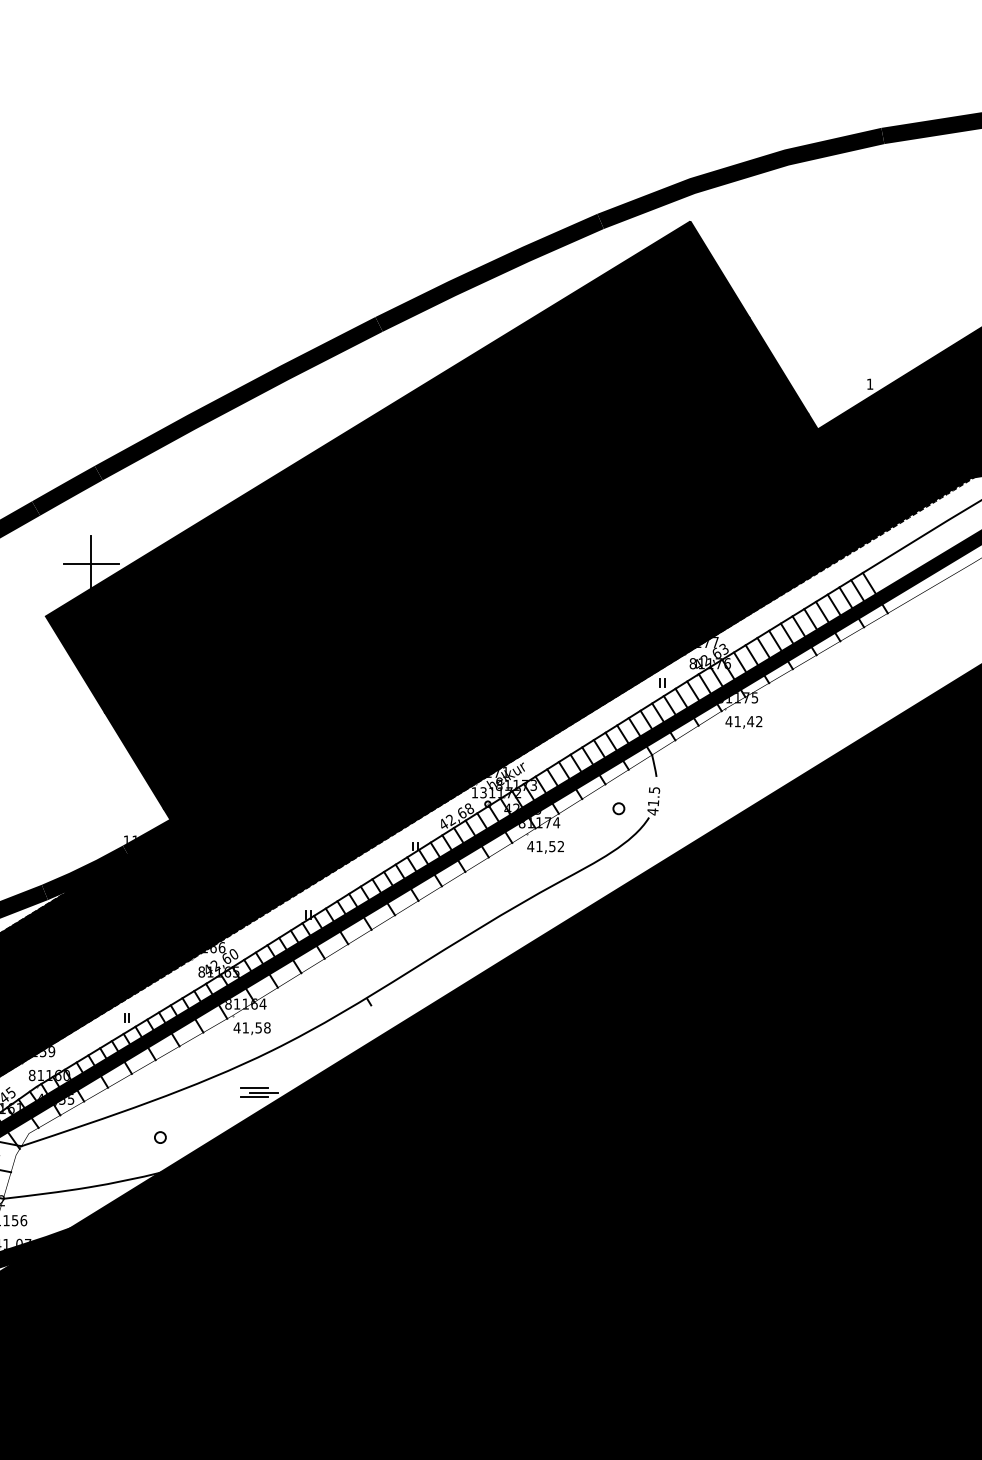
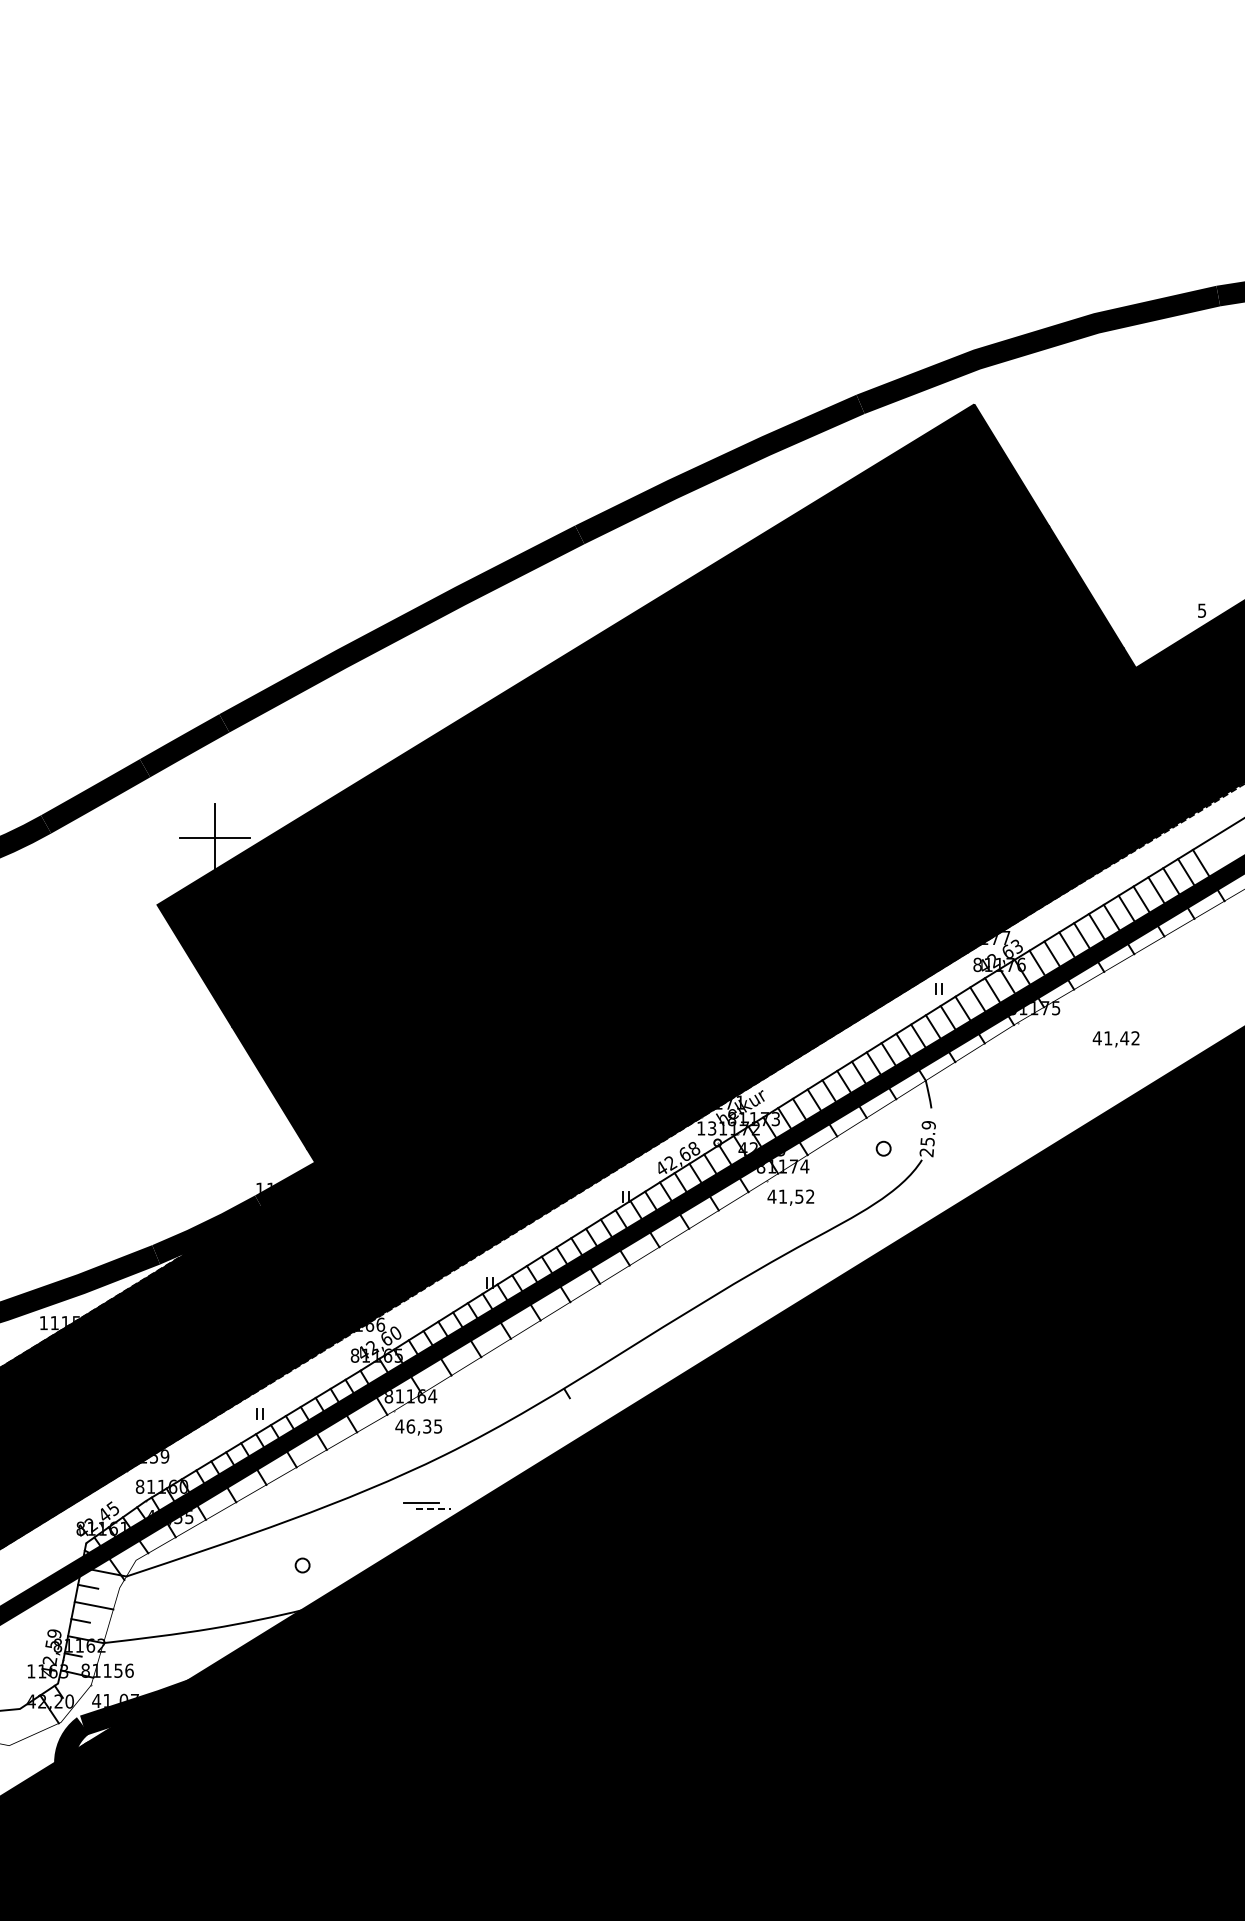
text: (870, 384) -> (1202, 610), 1 -> 5
text: (743, 722) -> (1115, 1039), moved
text: (653, 801) -> (927, 1139), 41.5 -> 25.9
text: (256, 1027) -> (424, 1426), 41,58 -> 46,35
line: (264, 1092) -> (434, 1508), solid -> dashed
line: (254, 1097) -> (421, 1514), removed

